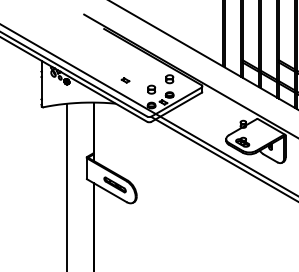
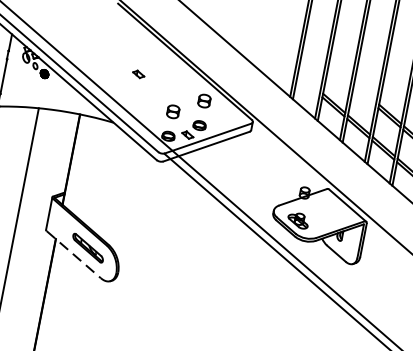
part: (125, 80) -> (138, 74), moved
line: (106, 190) -> (73, 254), solid -> dashed

